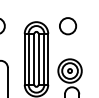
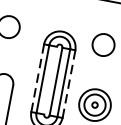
line: (24, 58) -> (37, 77), solid -> dashed
line: (34, 58) -> (50, 79), removed
line: (48, 59) -> (69, 84), solid -> dashed

